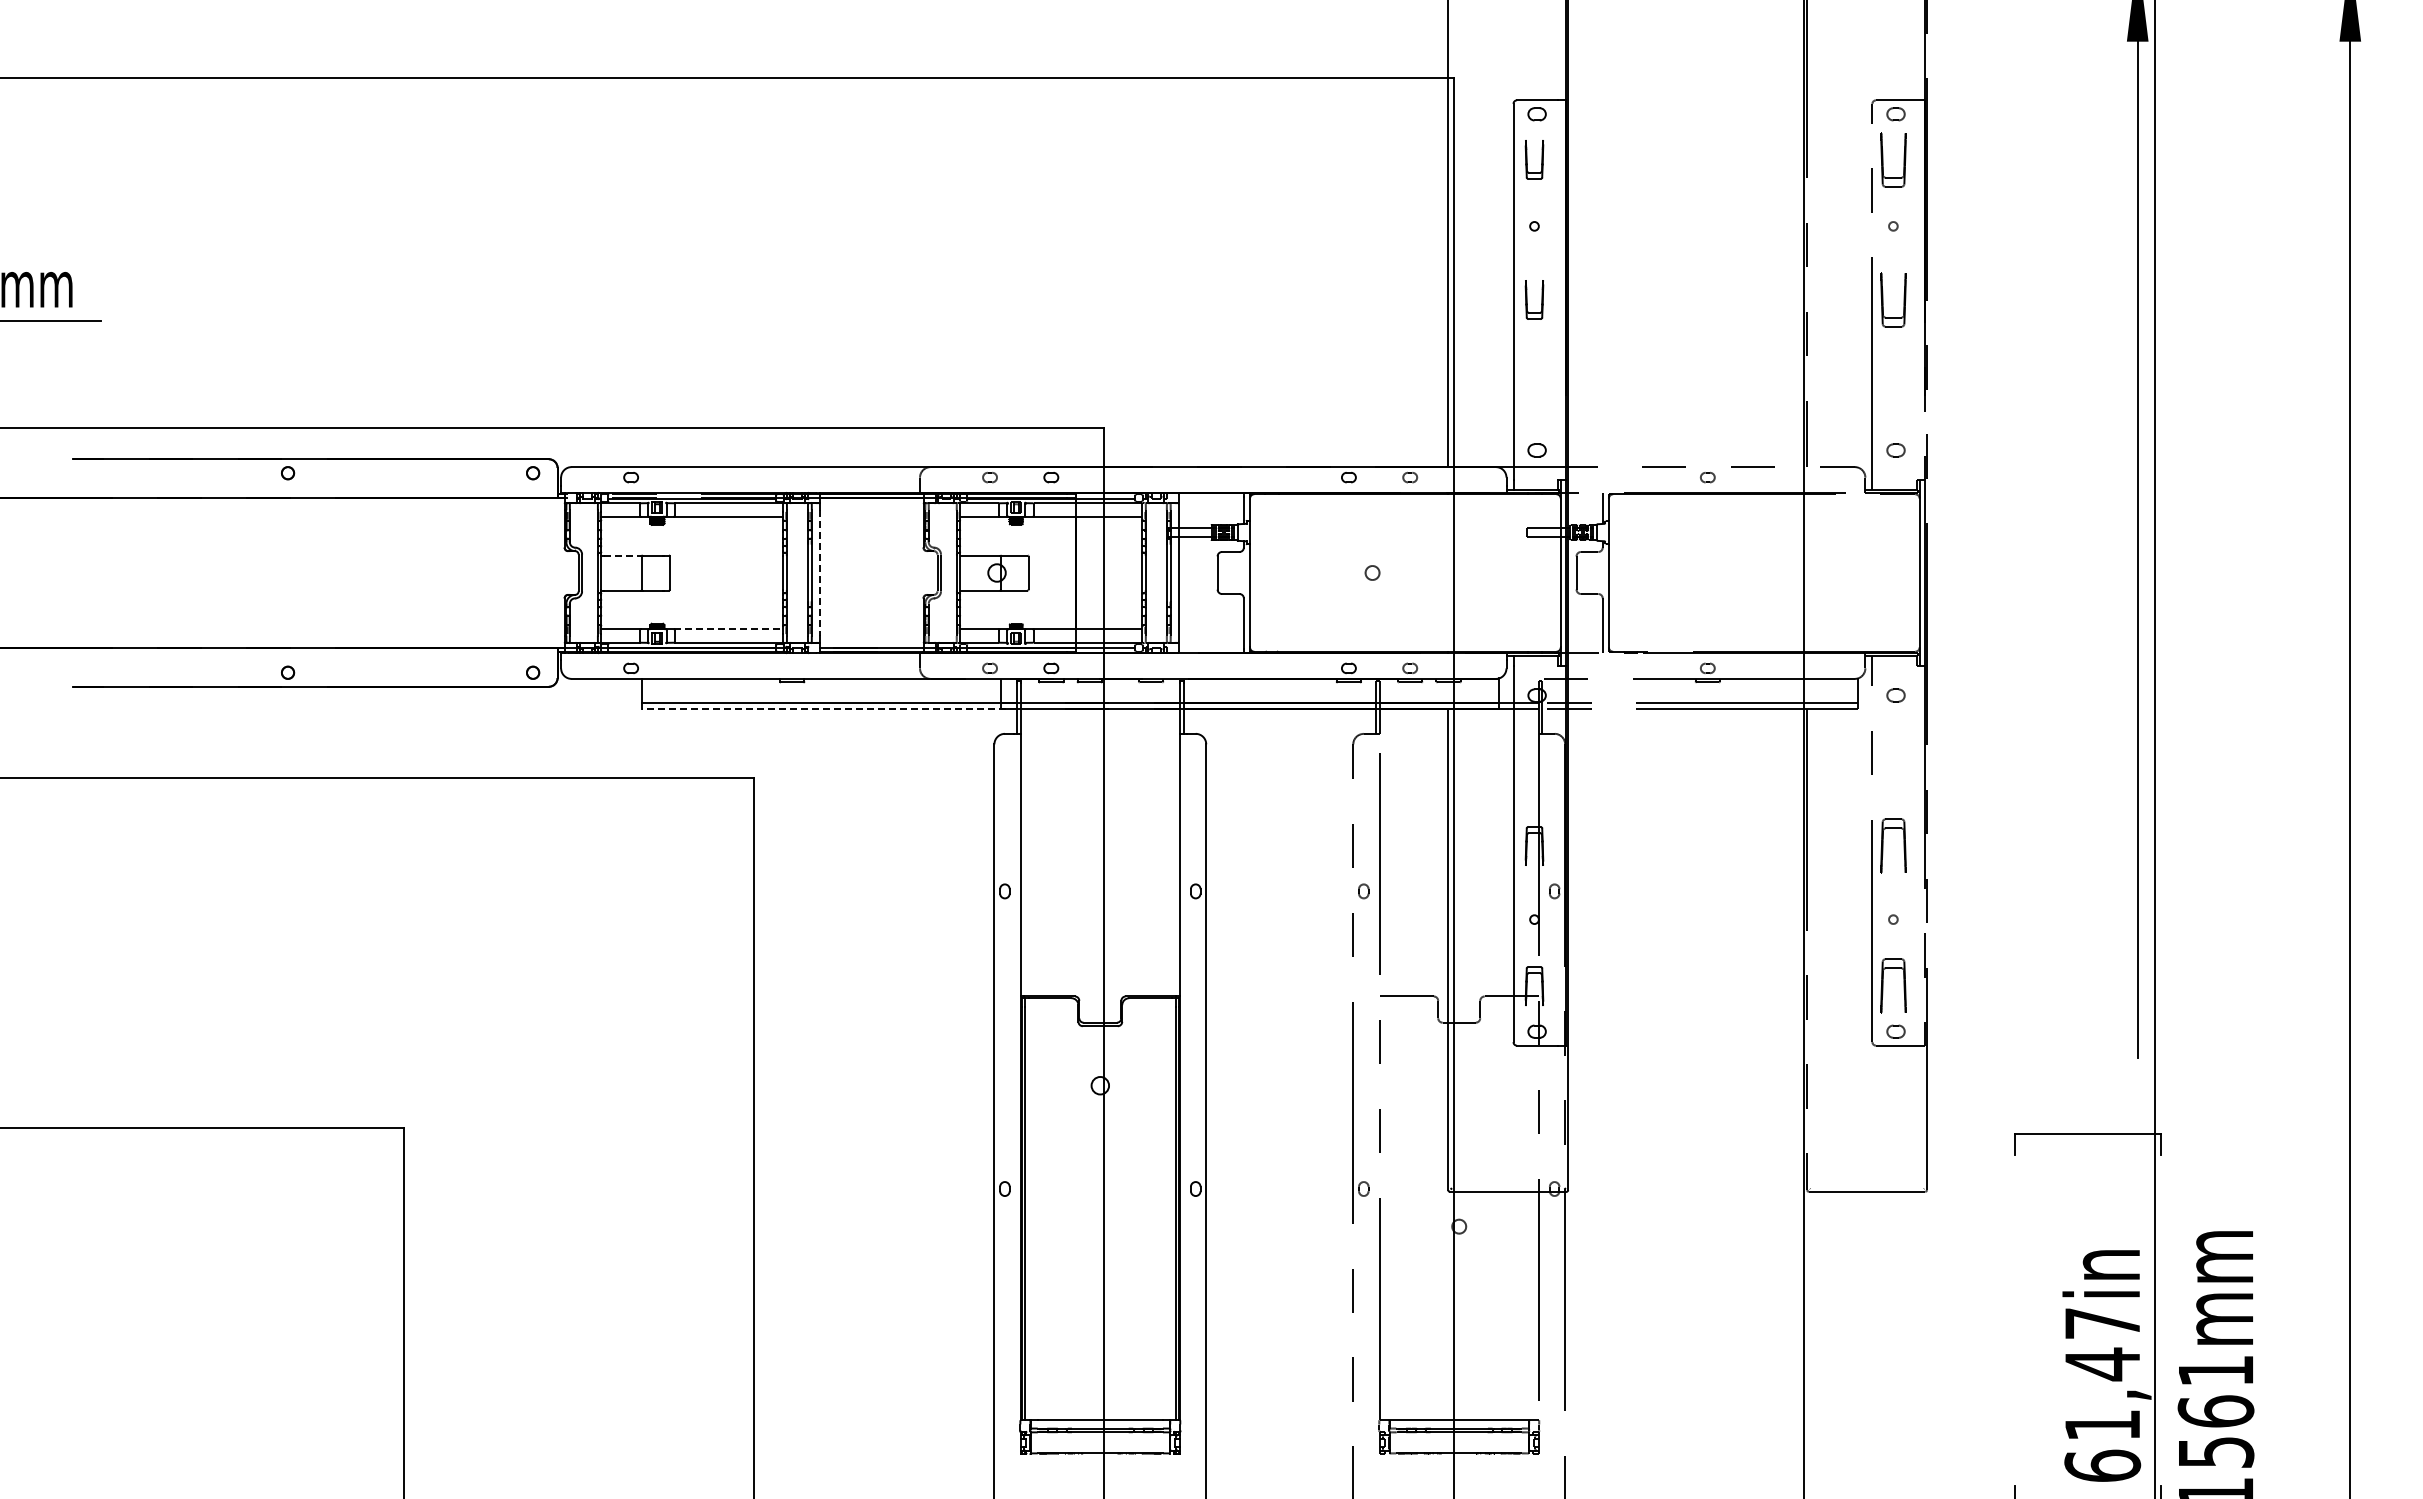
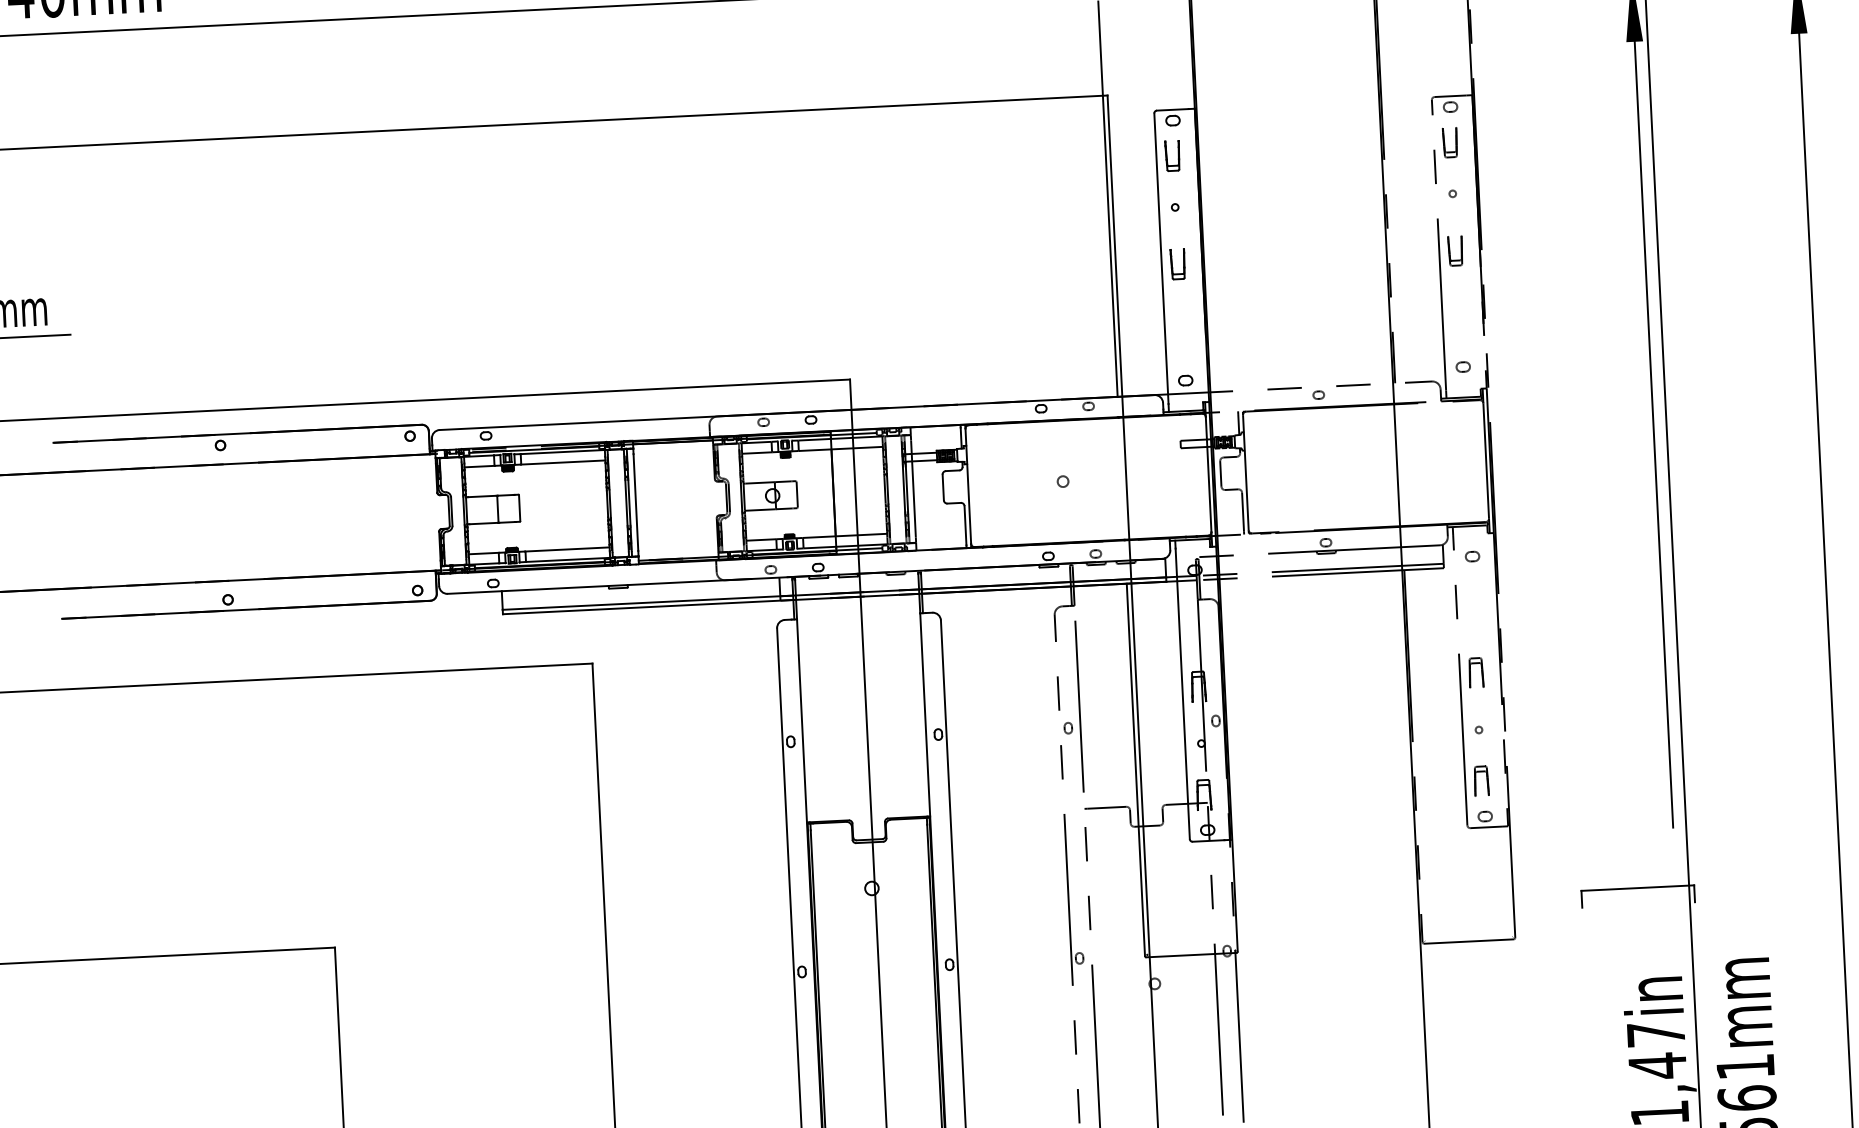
part: (1892, 159) -> (1449, 142), size x0.71
part: (1892, 300) -> (1454, 251), size x0.71
line: (623, 555) -> (483, 496), dashed -> solid
line: (820, 573) -> (636, 502), dashed -> solid
line: (728, 629) -> (567, 549), dashed -> solid
line: (829, 708) -> (648, 606), dashed -> solid
part: (1892, 845) -> (1475, 672), size x0.71
part: (1892, 985) -> (1480, 780), size x0.71

